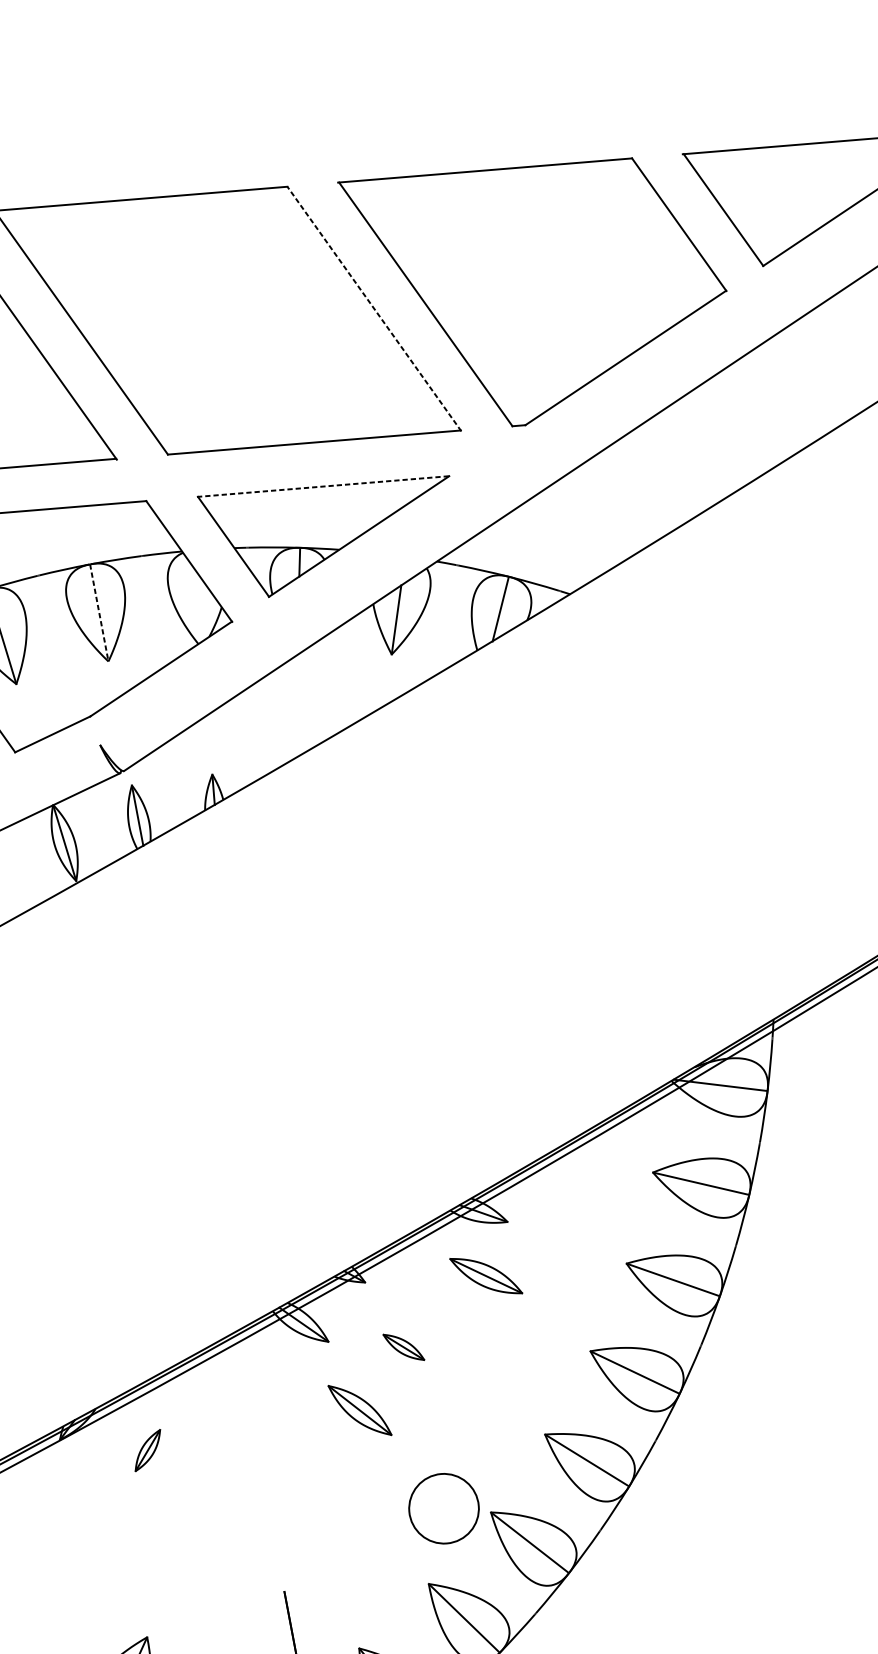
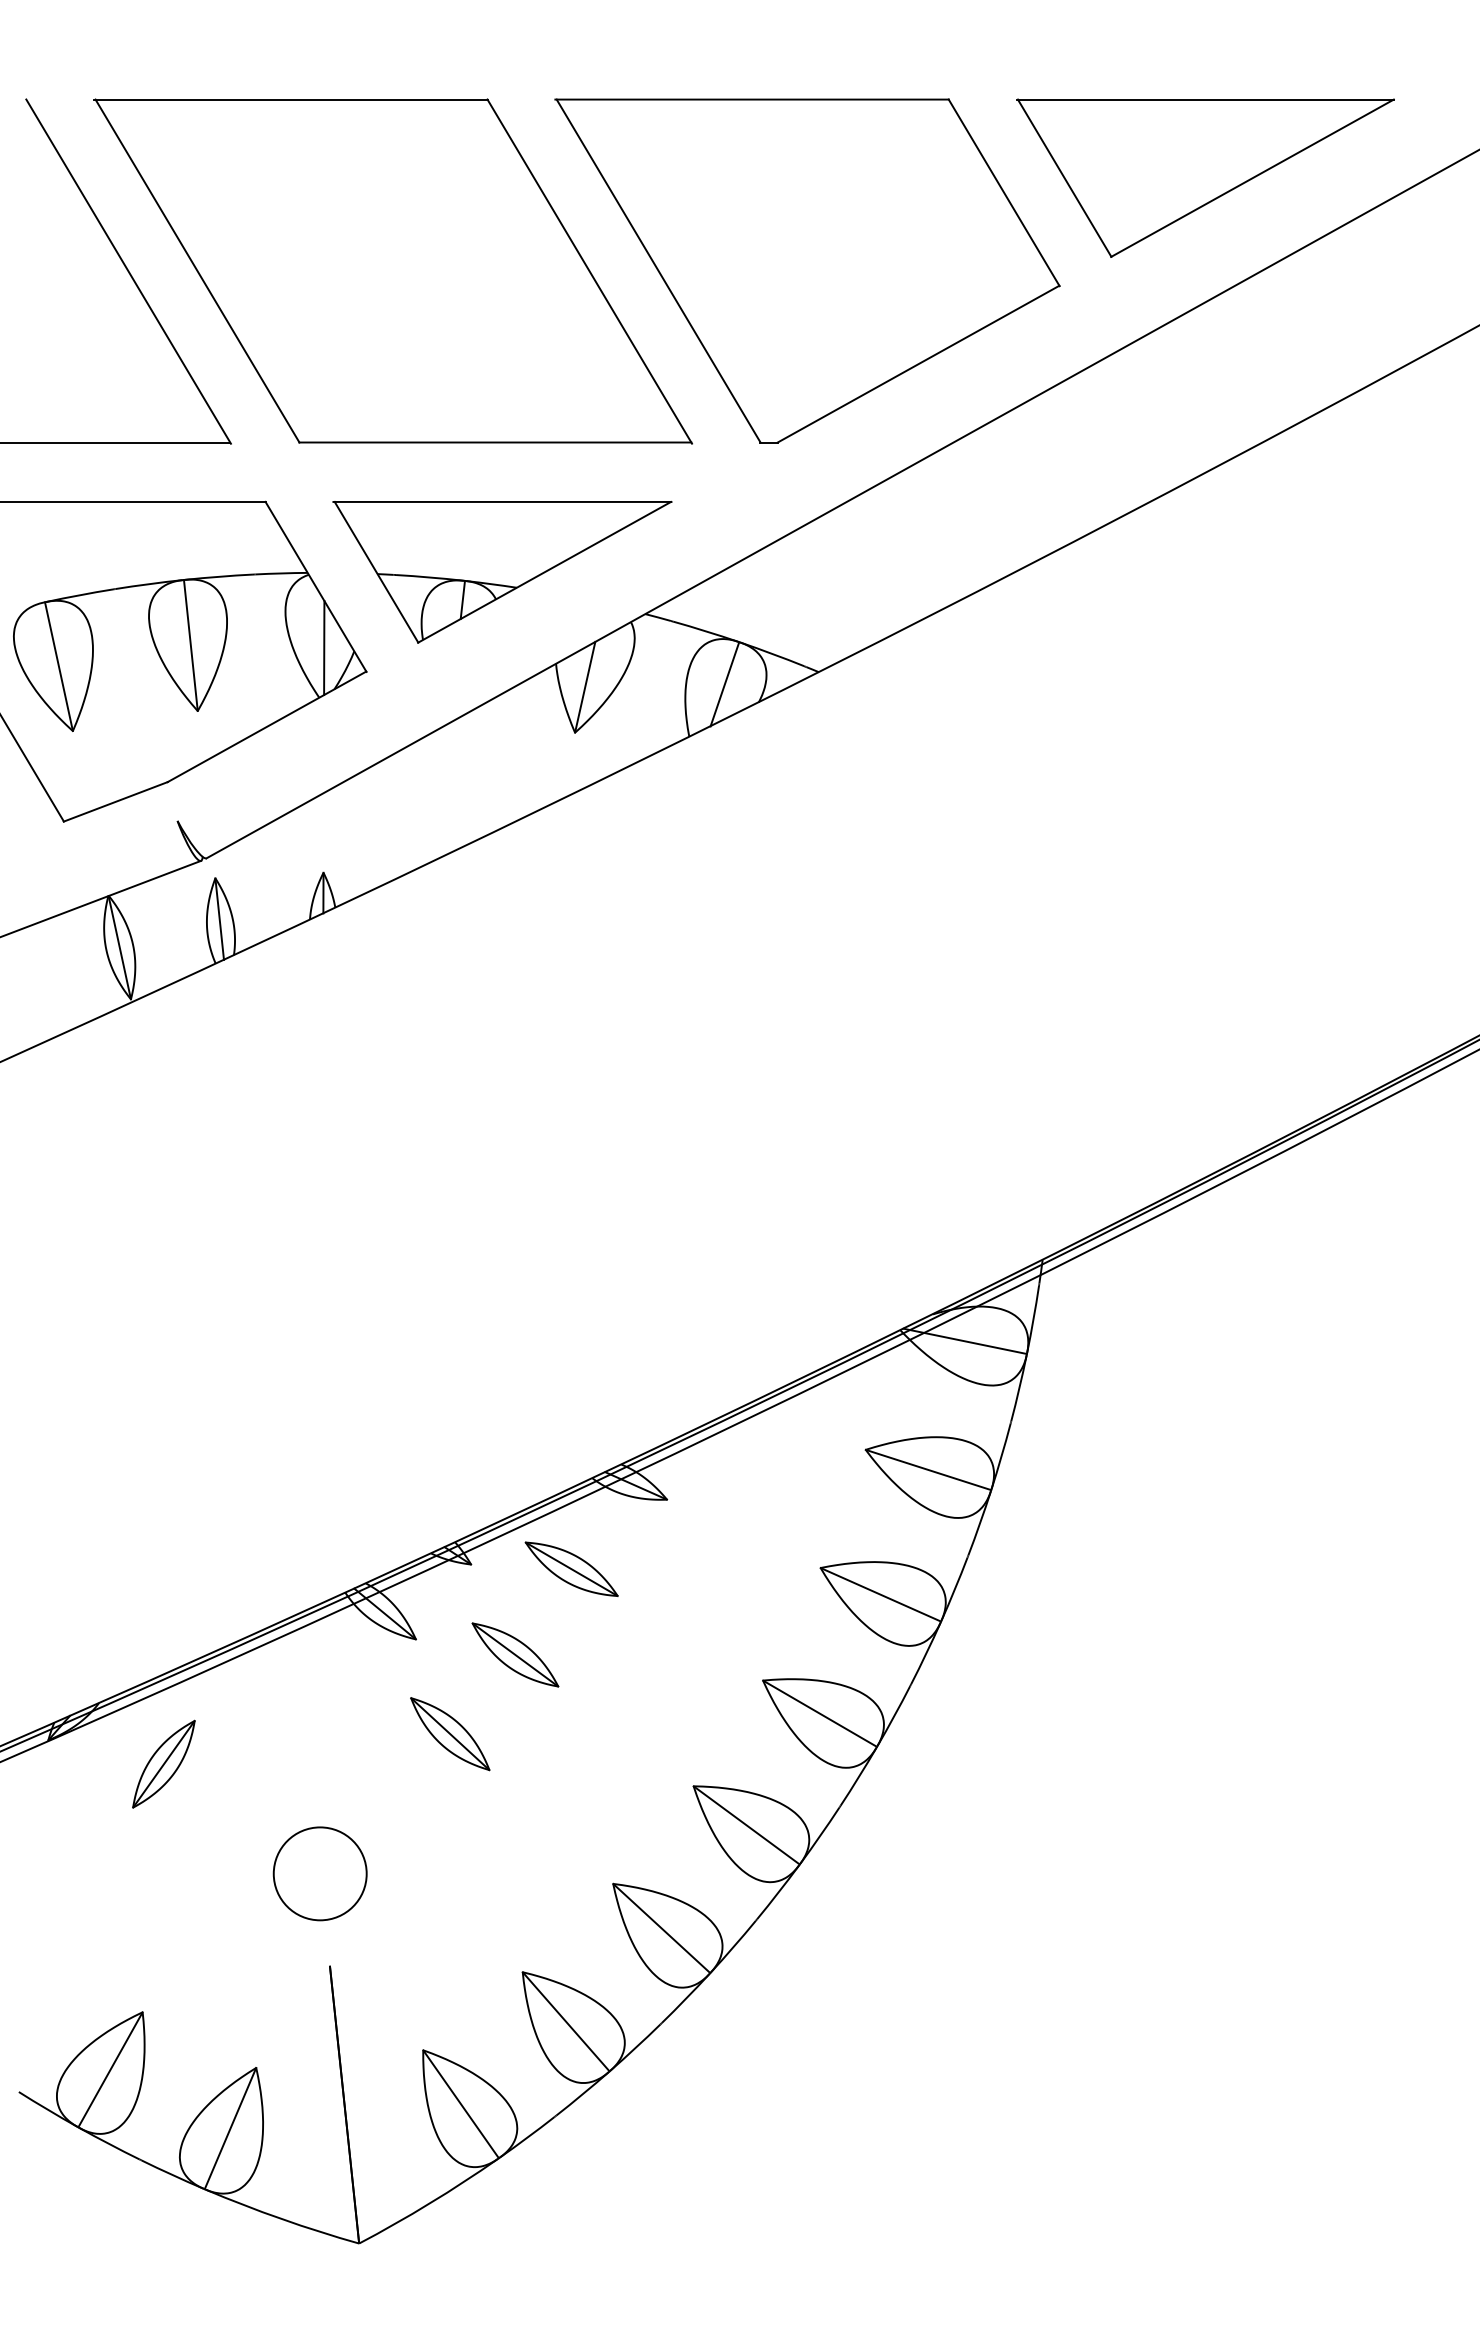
line: (374, 308) -> (589, 271), dashed -> solid
line: (323, 486) -> (502, 501), dashed -> solid
line: (199, 606) -> (324, 648), added
line: (99, 612) -> (190, 645), dashed -> solid
part: (486, 1275) -> (571, 1568), moved
part: (403, 1347) -> (515, 1654), size x1.67
part: (147, 1450) -> (163, 1763), size x1.67
circle: (443, 1508) -> (319, 1873), moved

